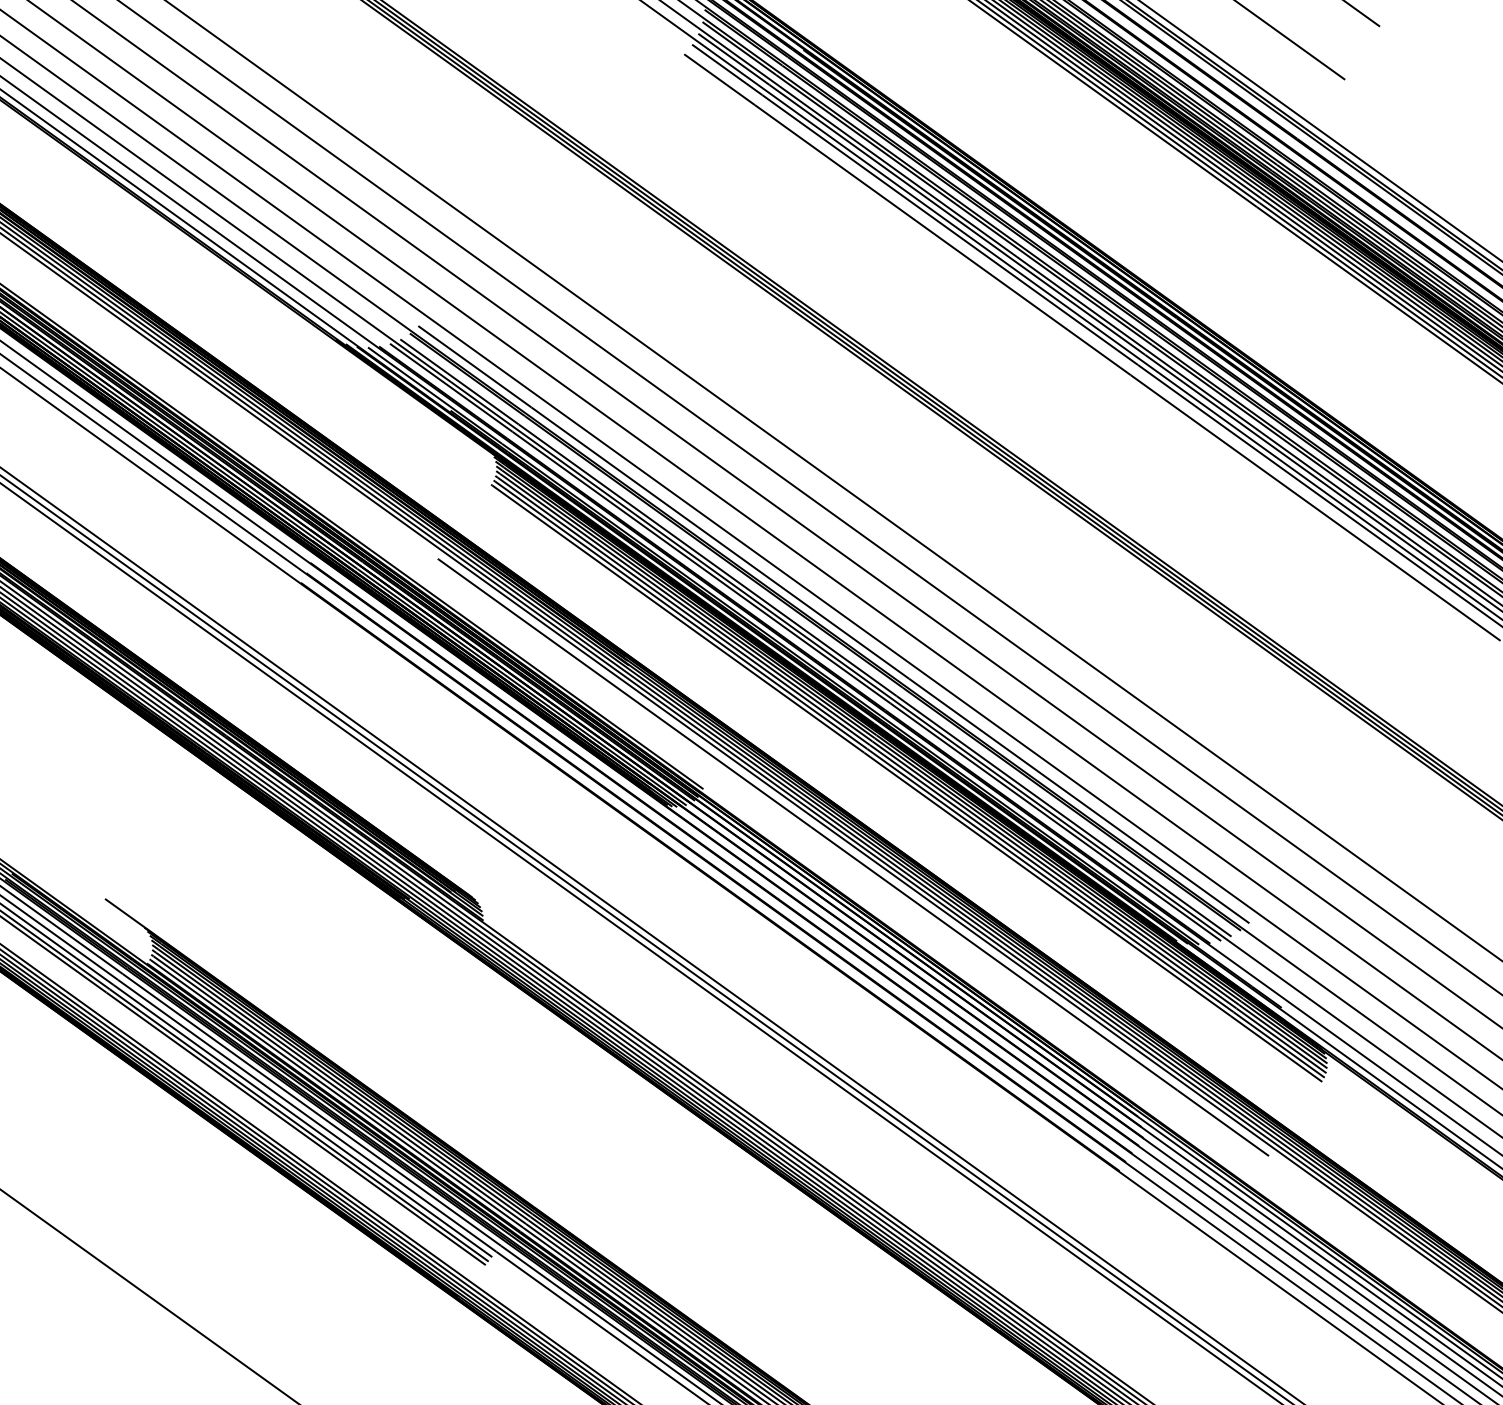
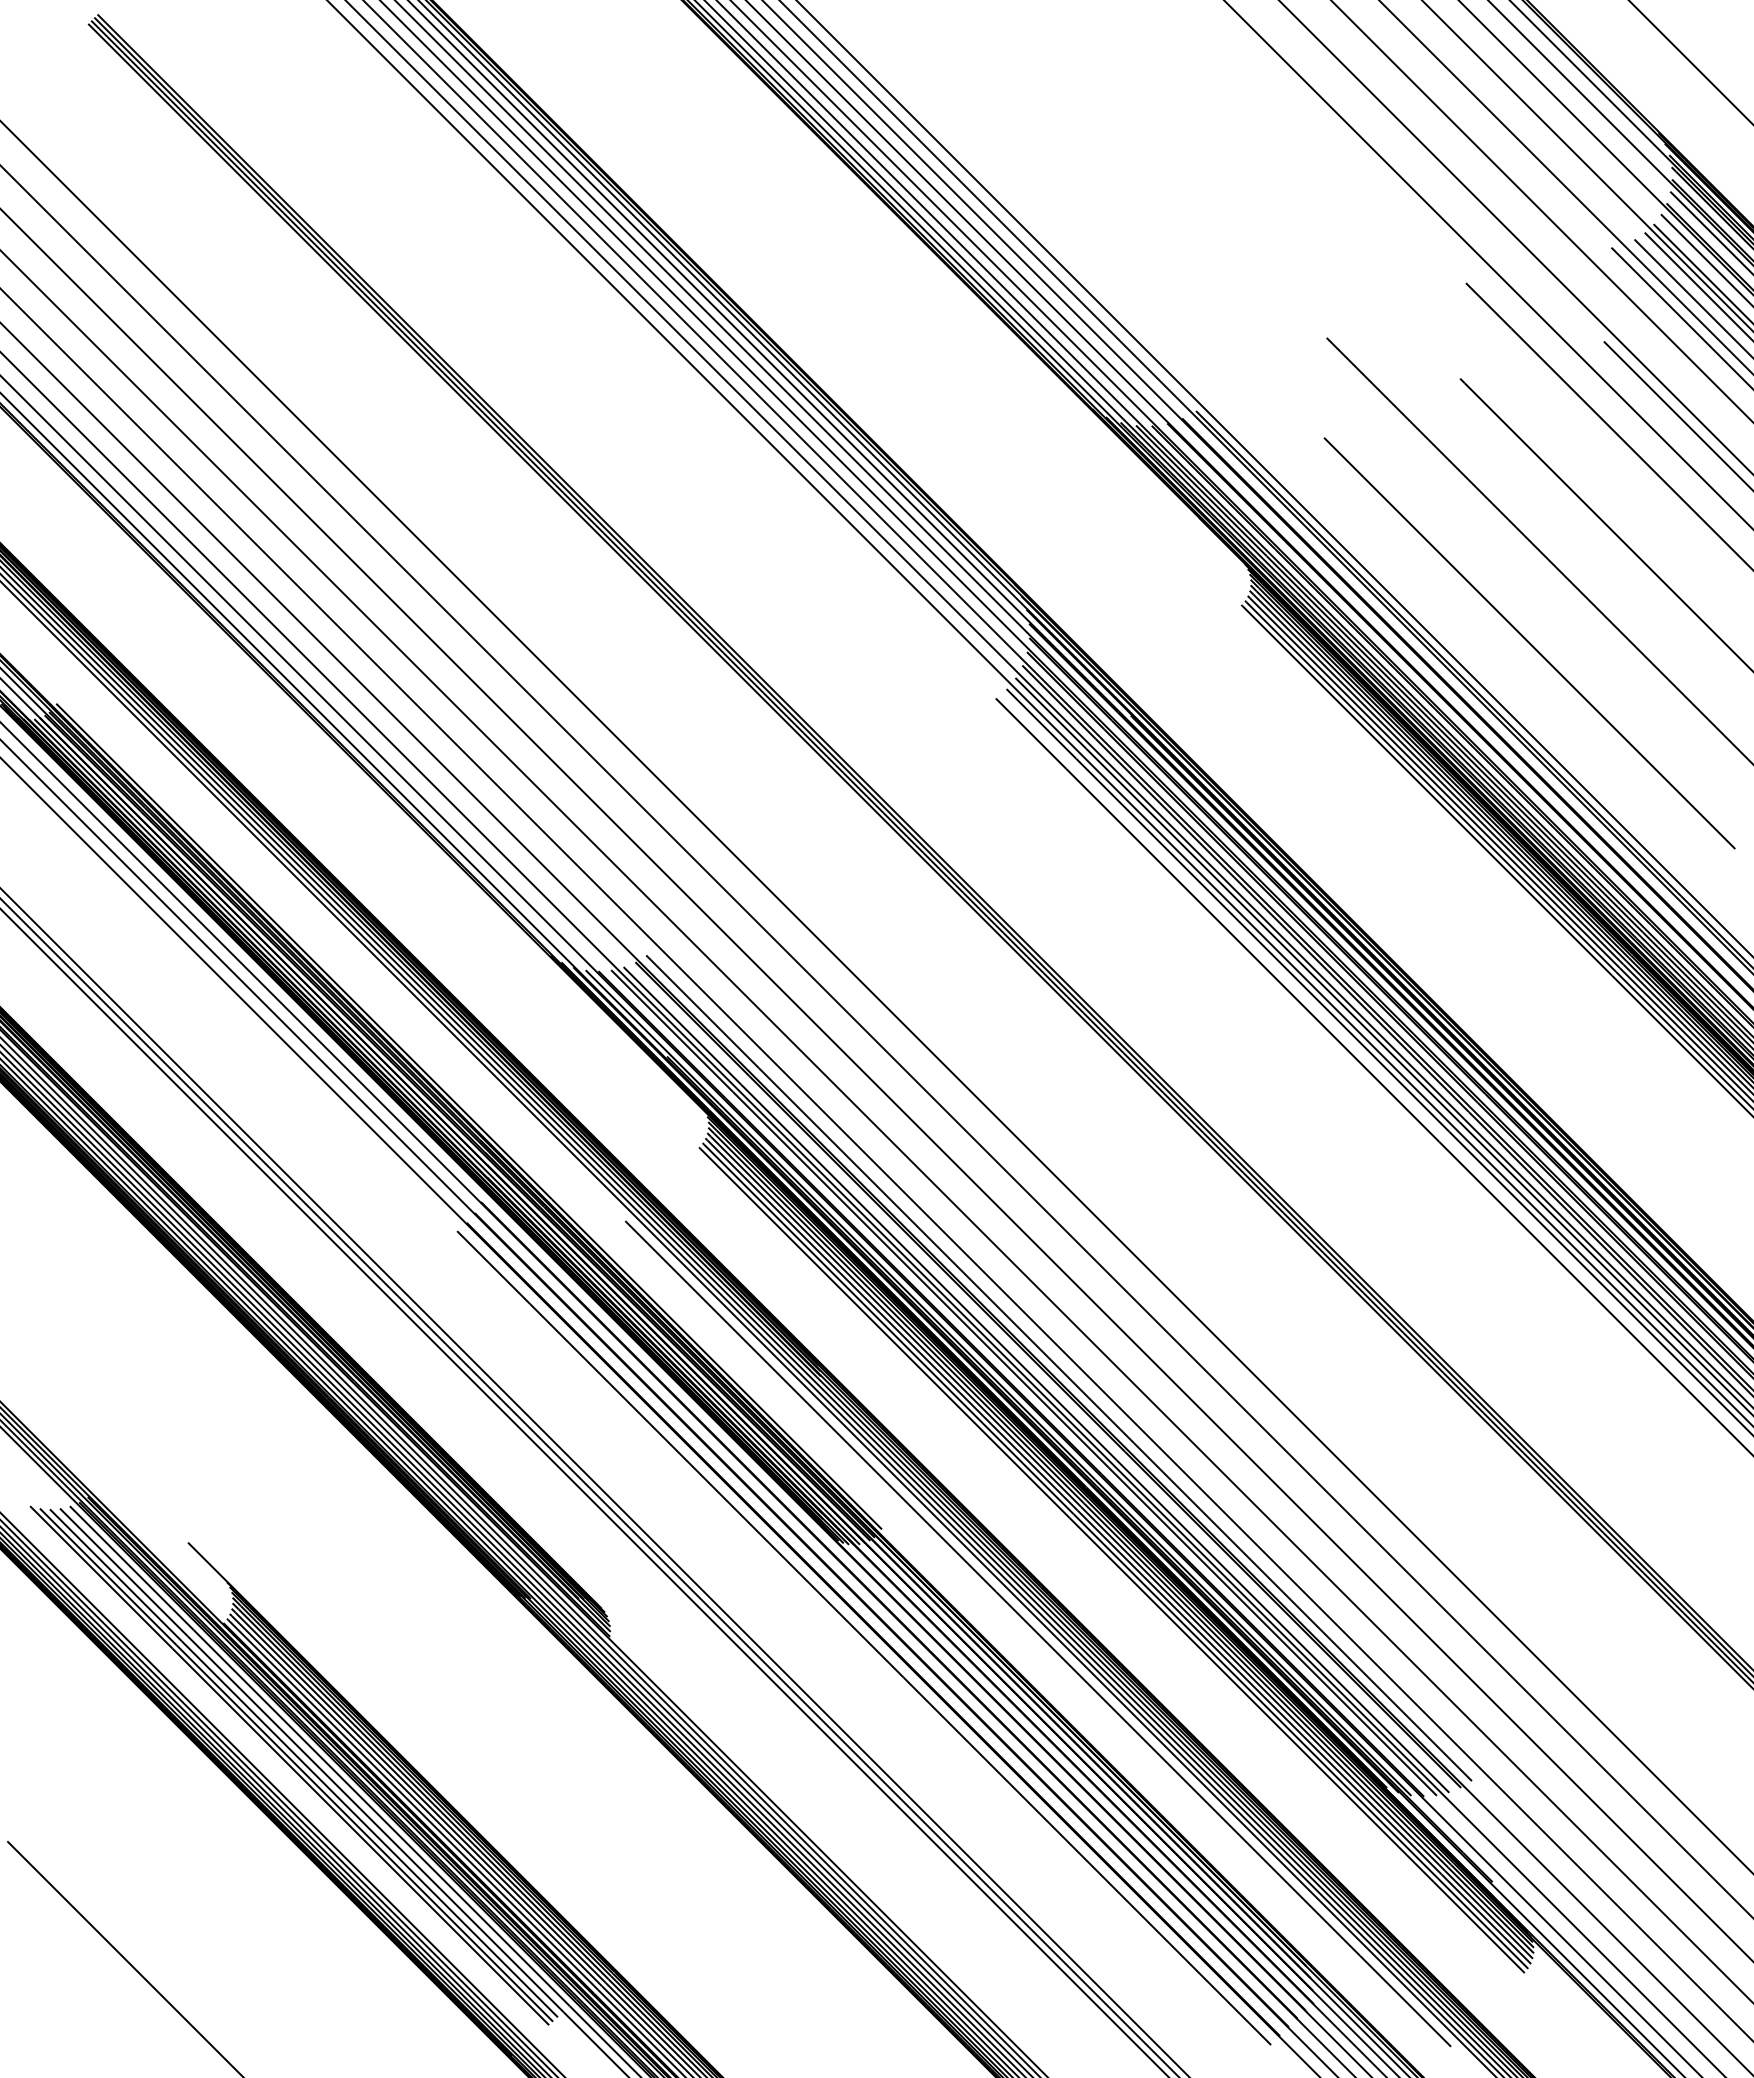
line: (702, 885) -> (863, 1637), added

